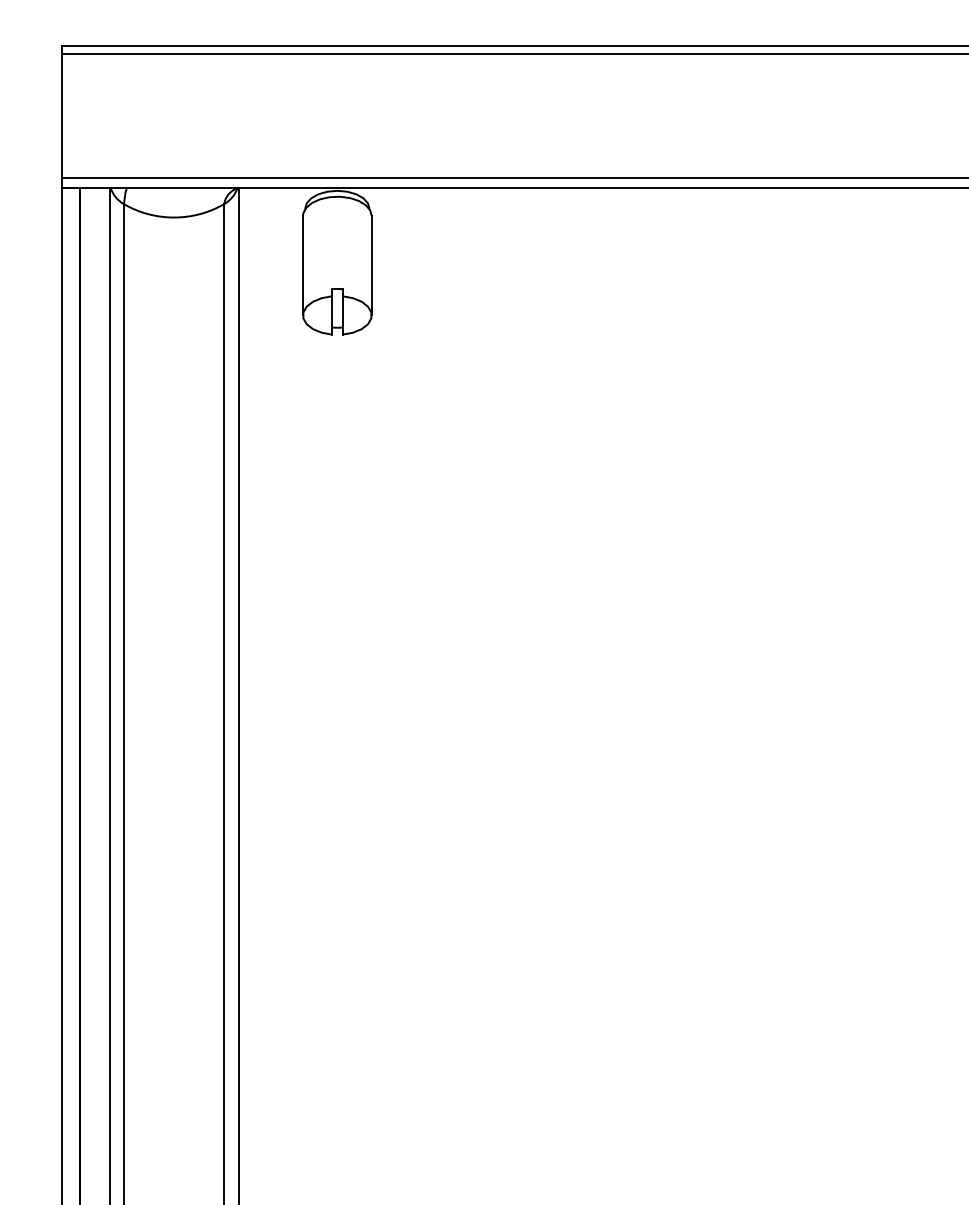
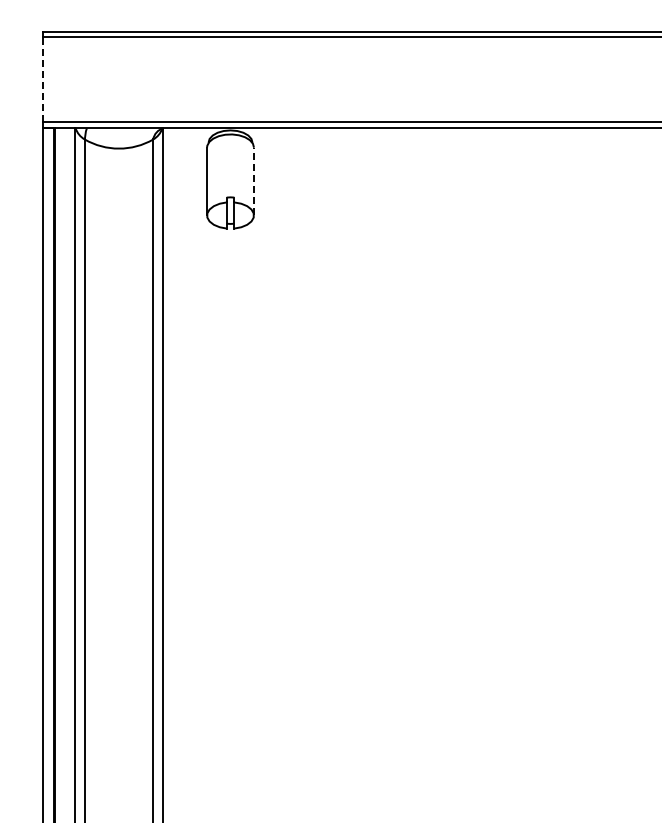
line: (61, 114) -> (42, 78), solid -> dashed
line: (372, 265) -> (254, 181), solid -> dashed

